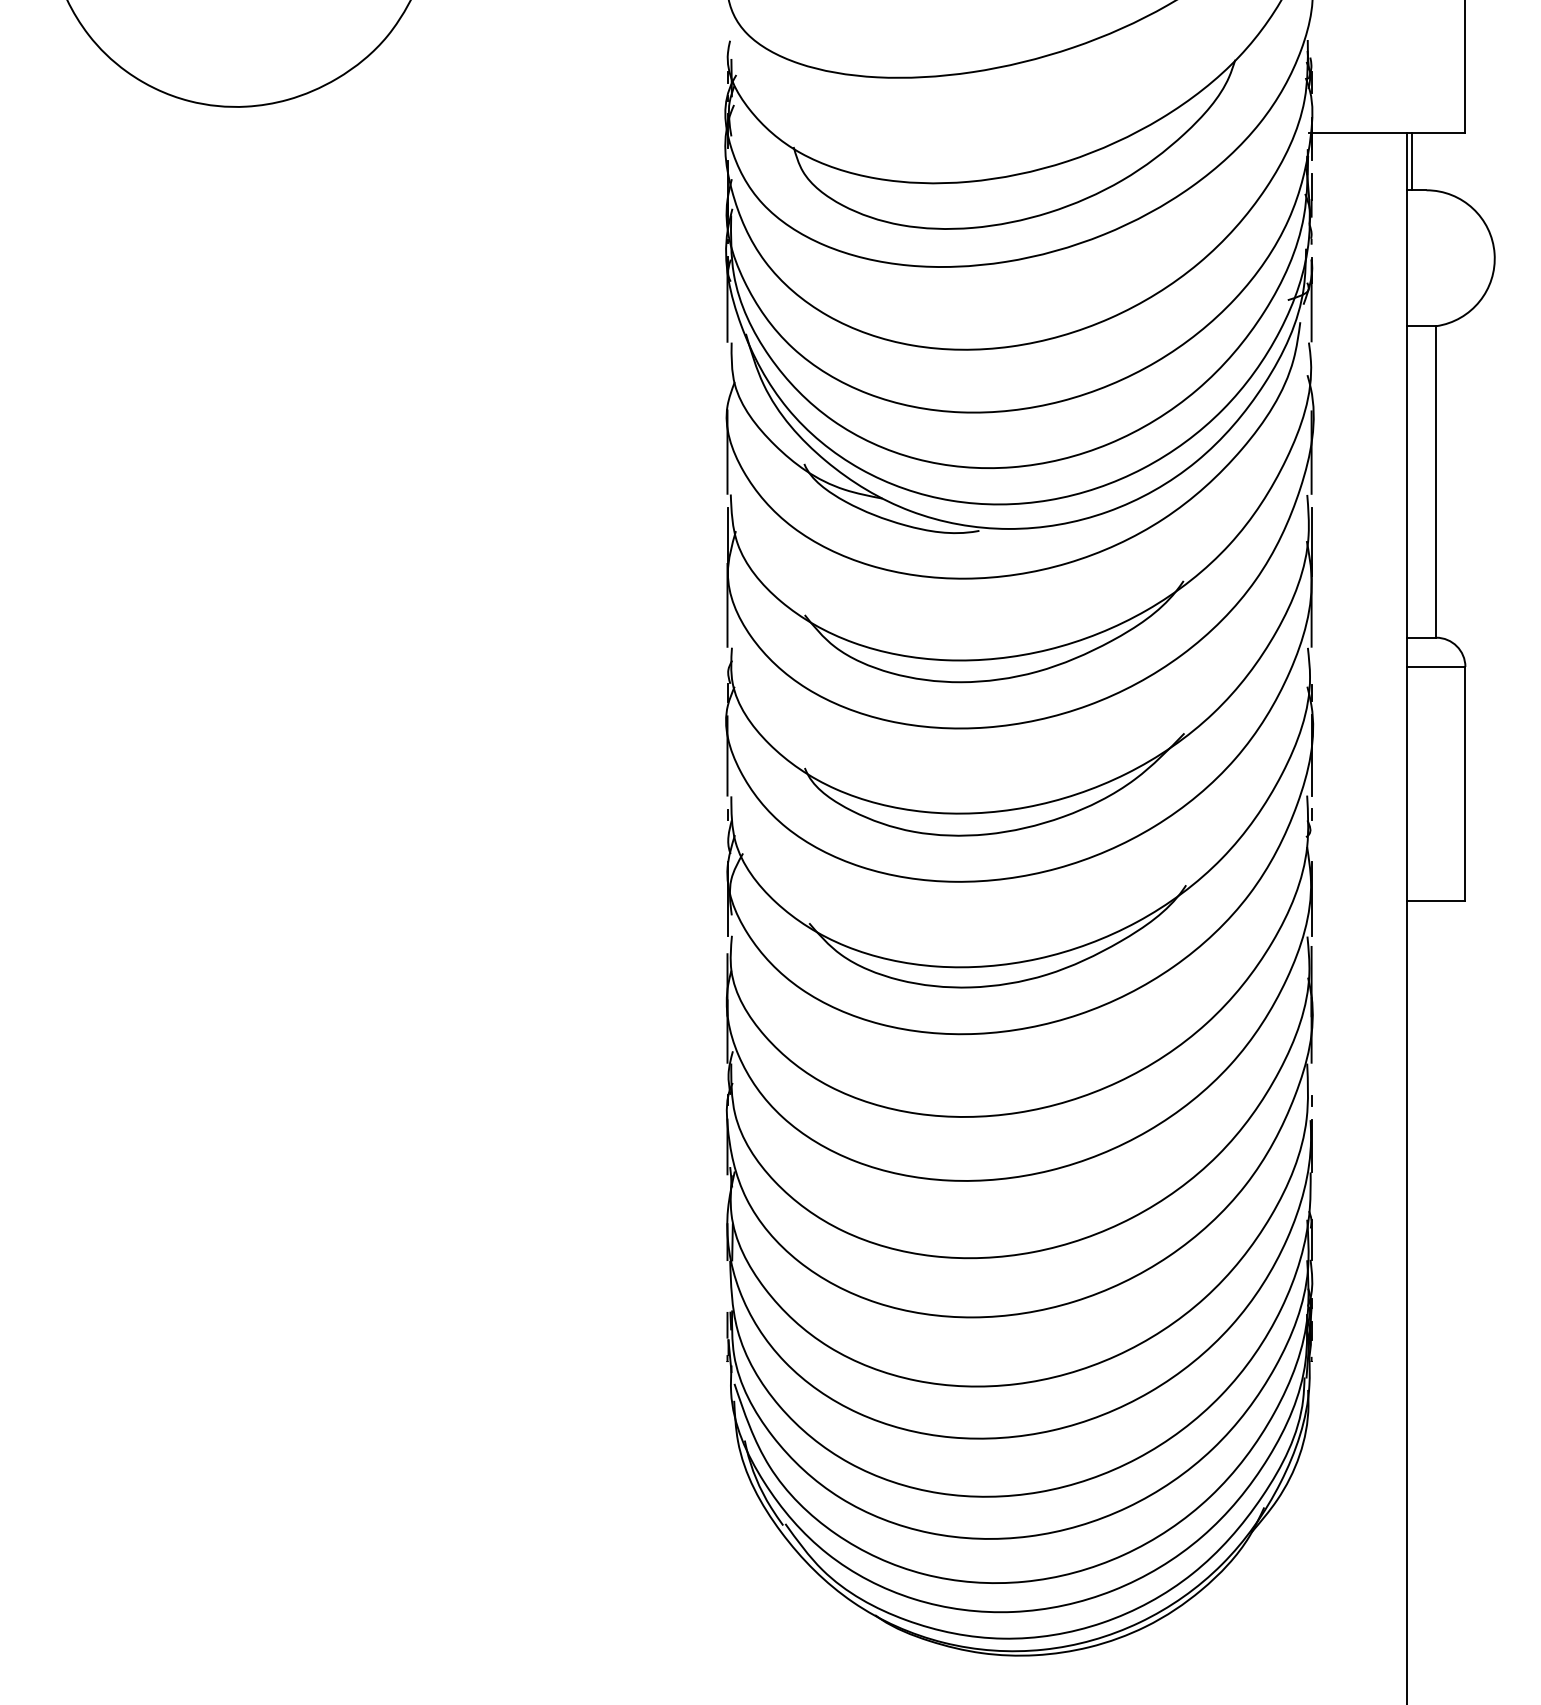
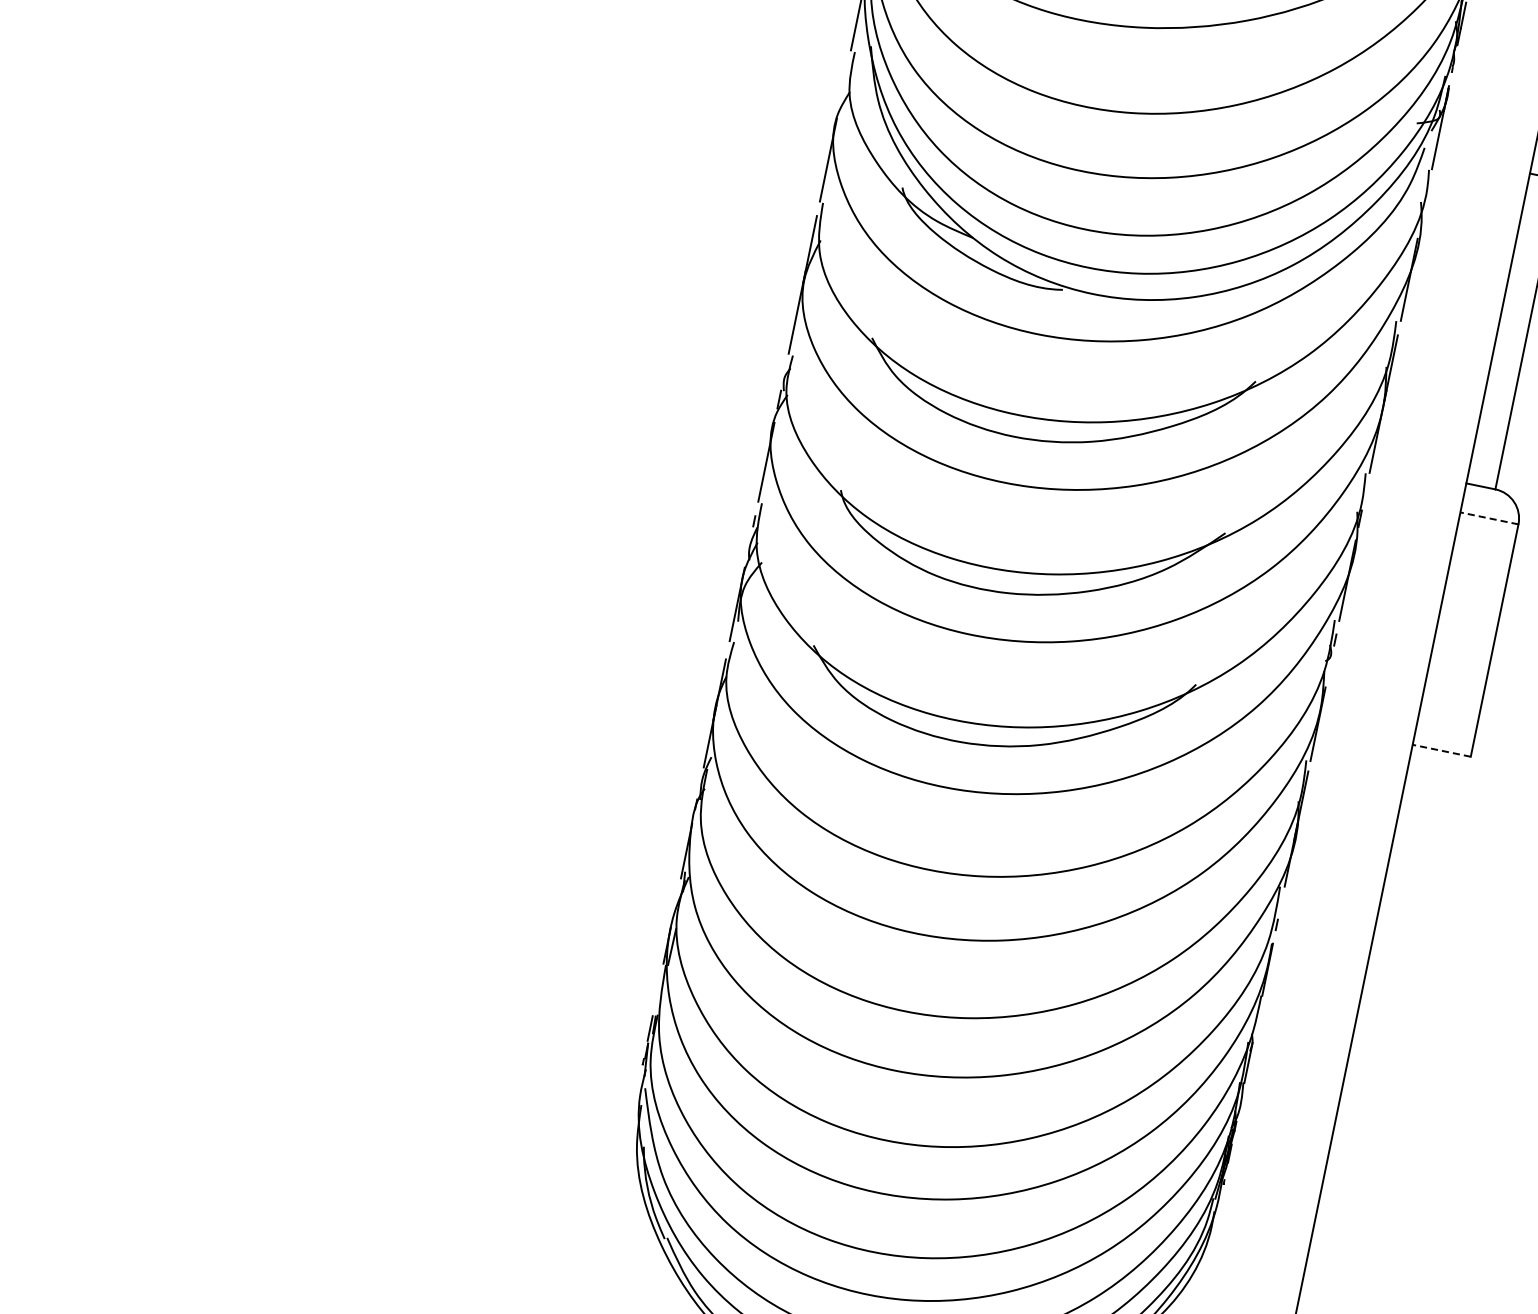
line: (1435, 666) -> (1488, 517), solid -> dashed
line: (1435, 900) -> (1441, 750), solid -> dashed

